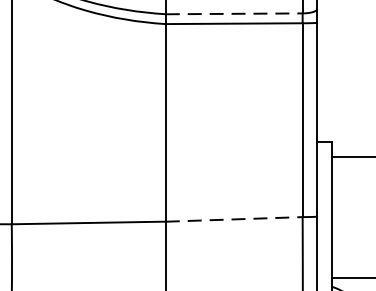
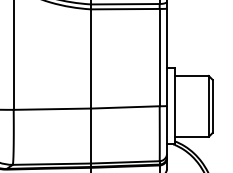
line: (234, 14) -> (125, 4), dashed -> solid
line: (234, 219) -> (125, 107), dashed -> solid

